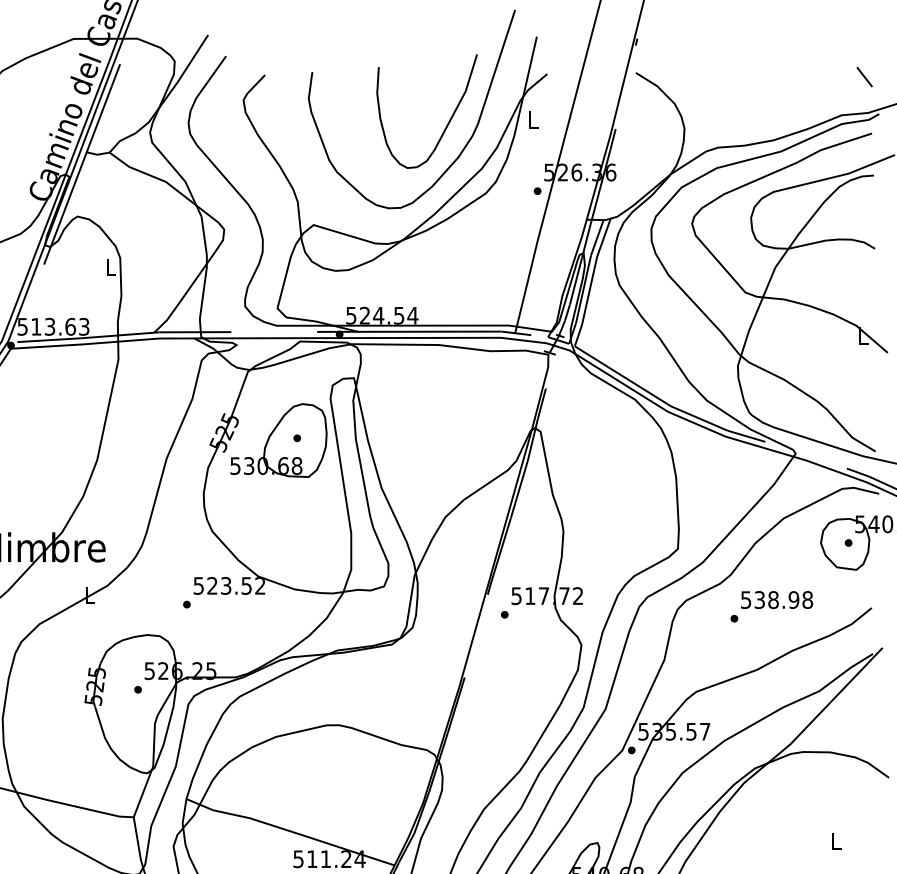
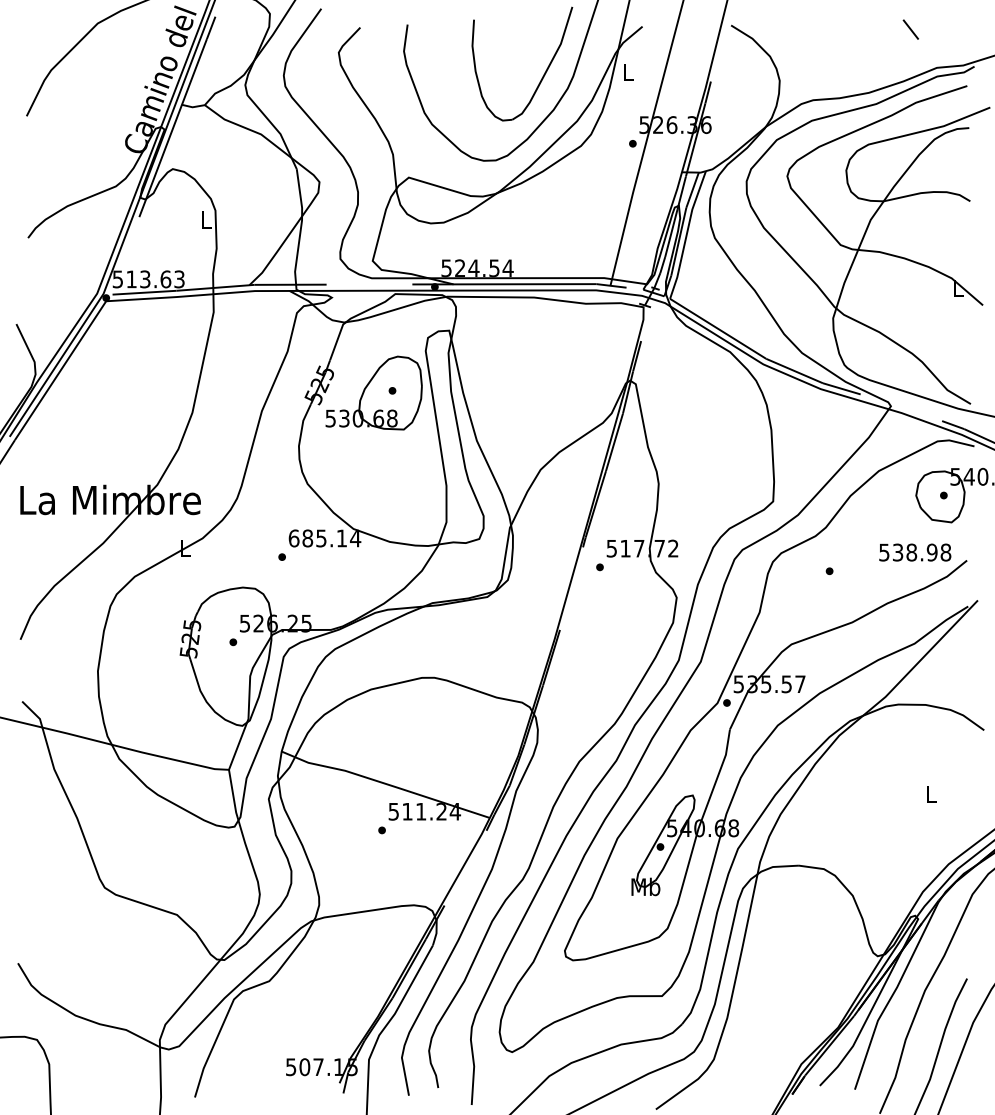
line: (864, 76) -> (910, 29), moved
text: (229, 585) -> (324, 538), 523.52 -> 685.14
text: (777, 599) -> (915, 552), moved

